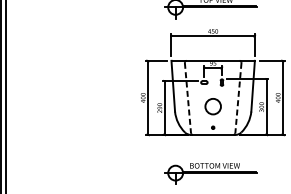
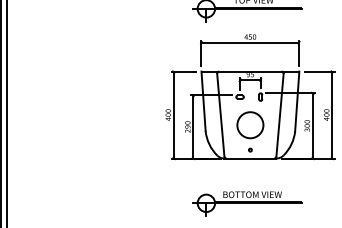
line: (187, 98) -> (220, 115), dashed -> solid
line: (237, 98) -> (279, 115), dashed -> solid
circle: (213, 106) -> (250, 125), size x1.43

